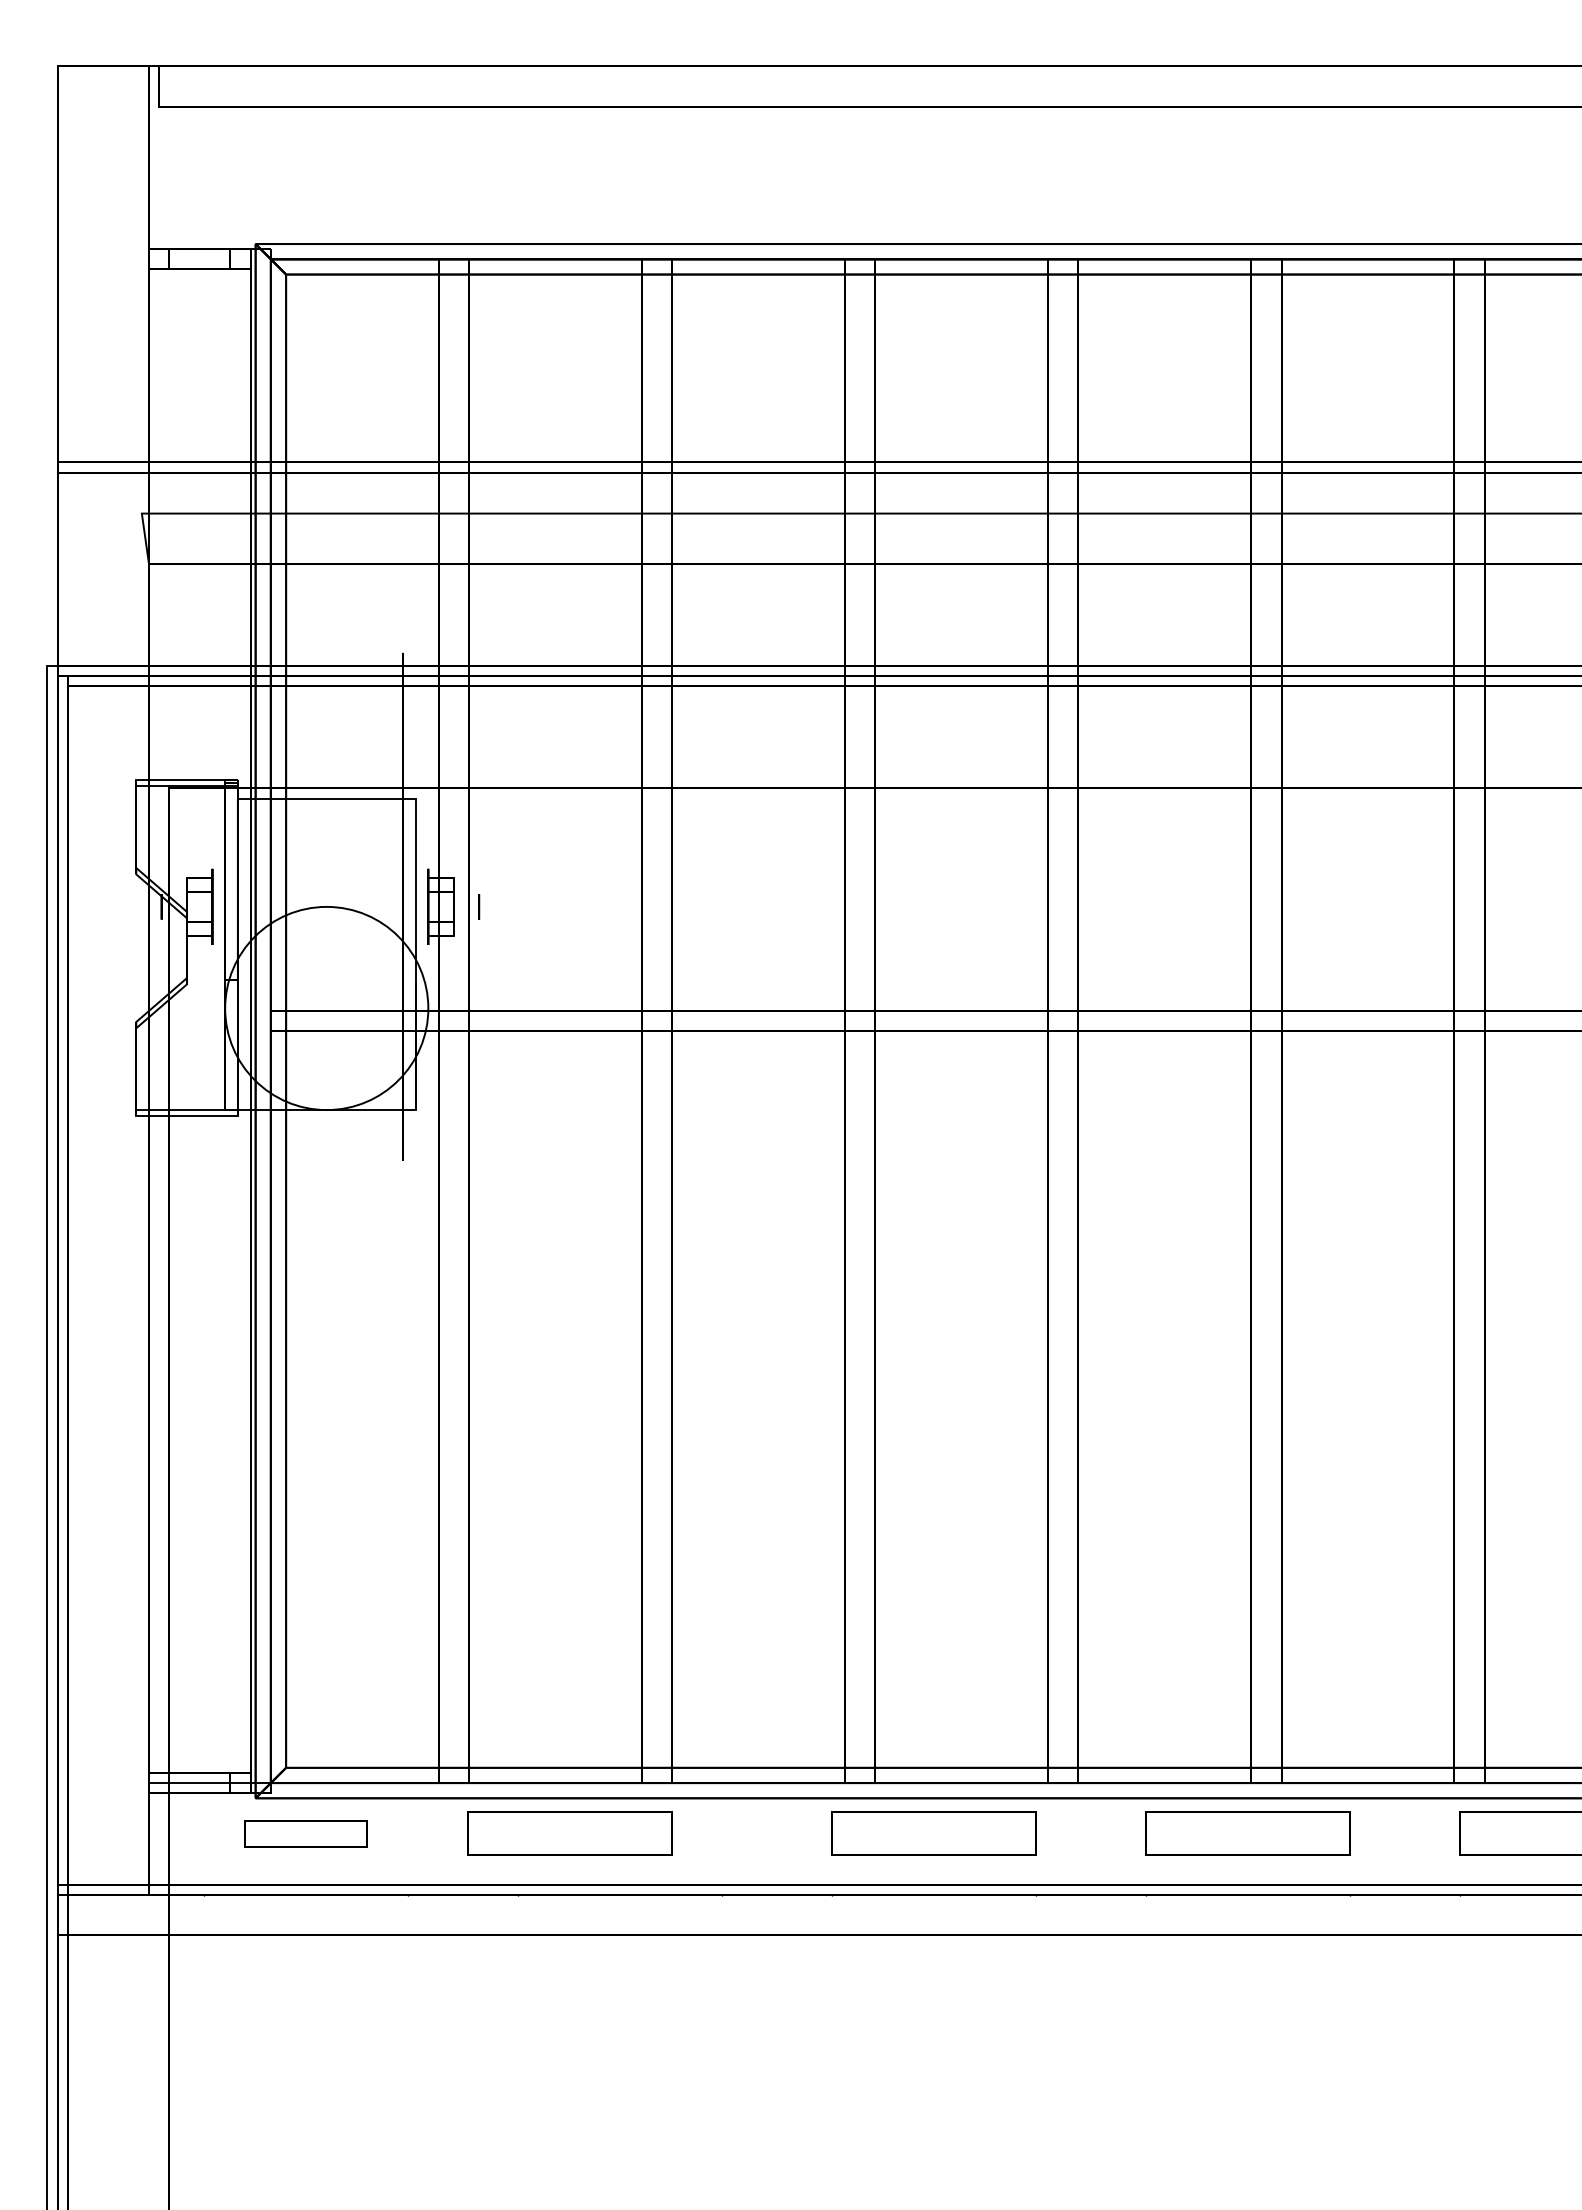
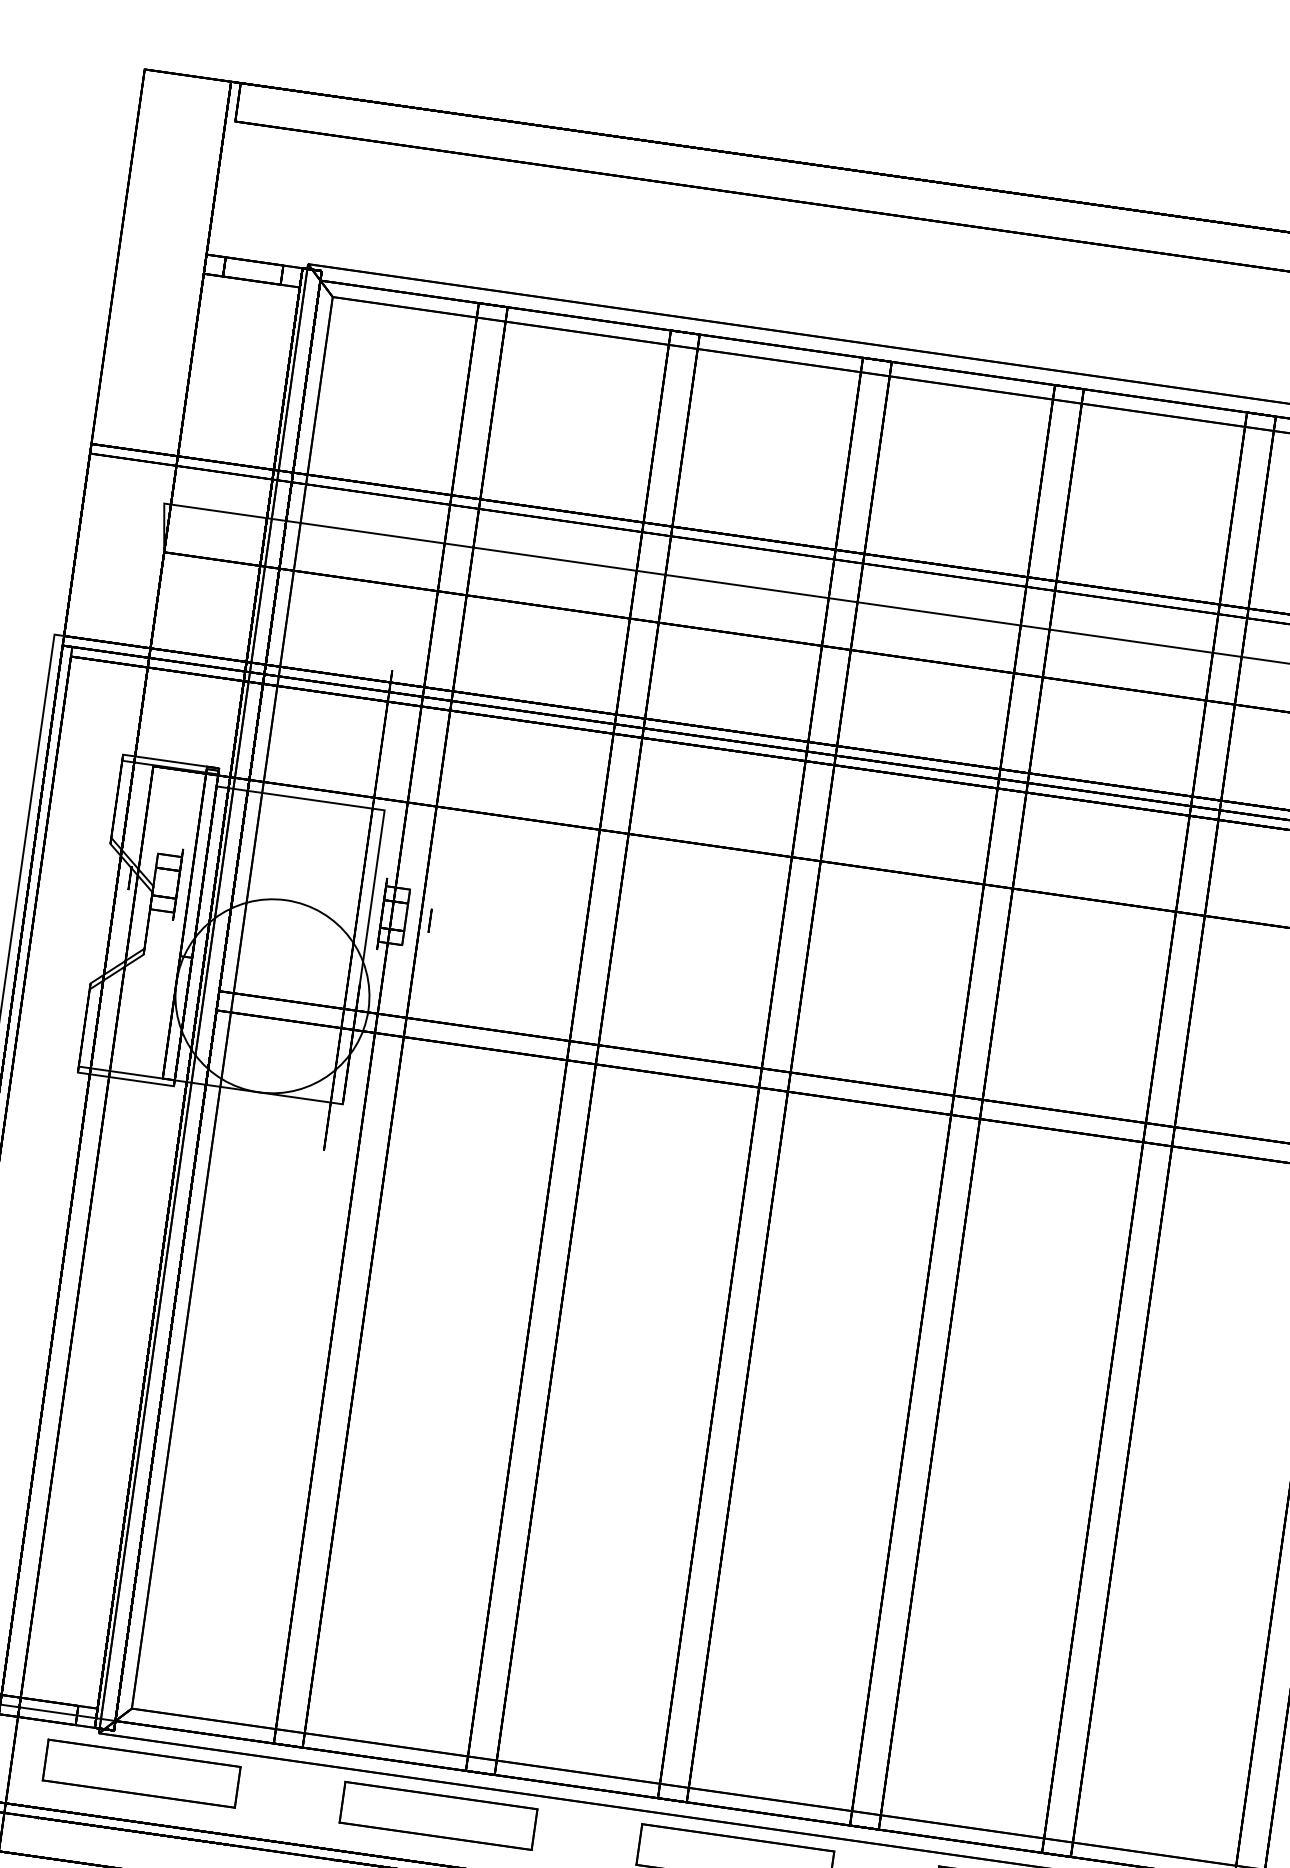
part: (305, 1833) -> (141, 1773), size x1.67
part: (569, 1833) -> (438, 1815), moved

